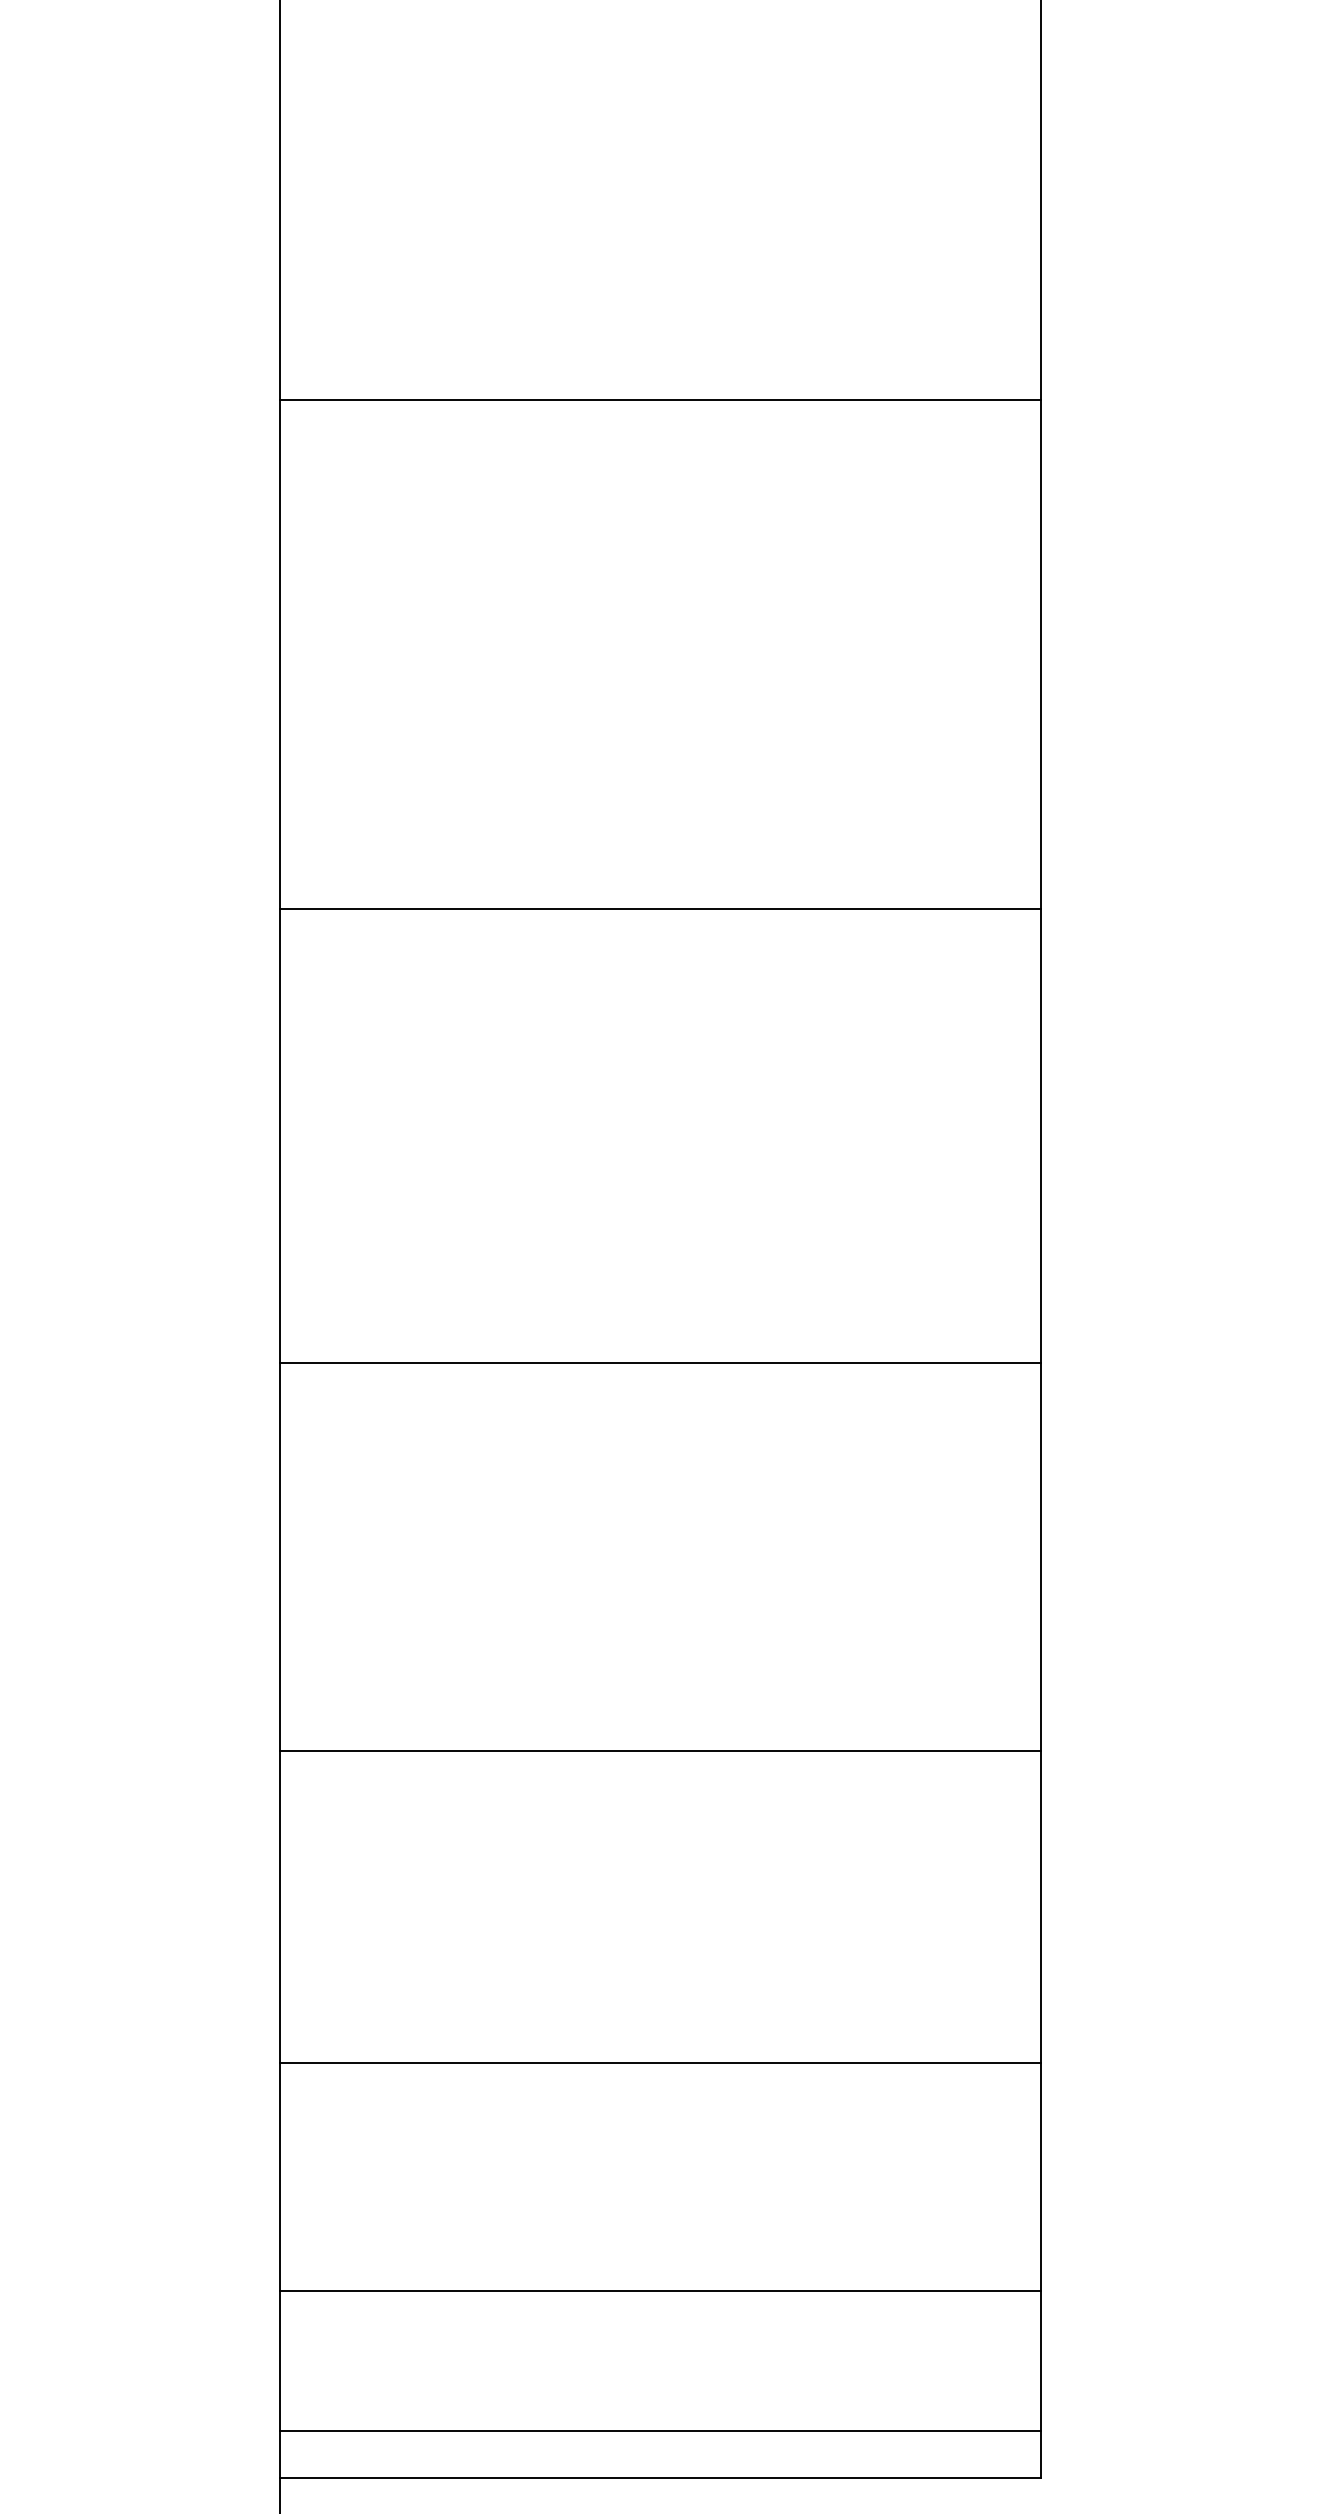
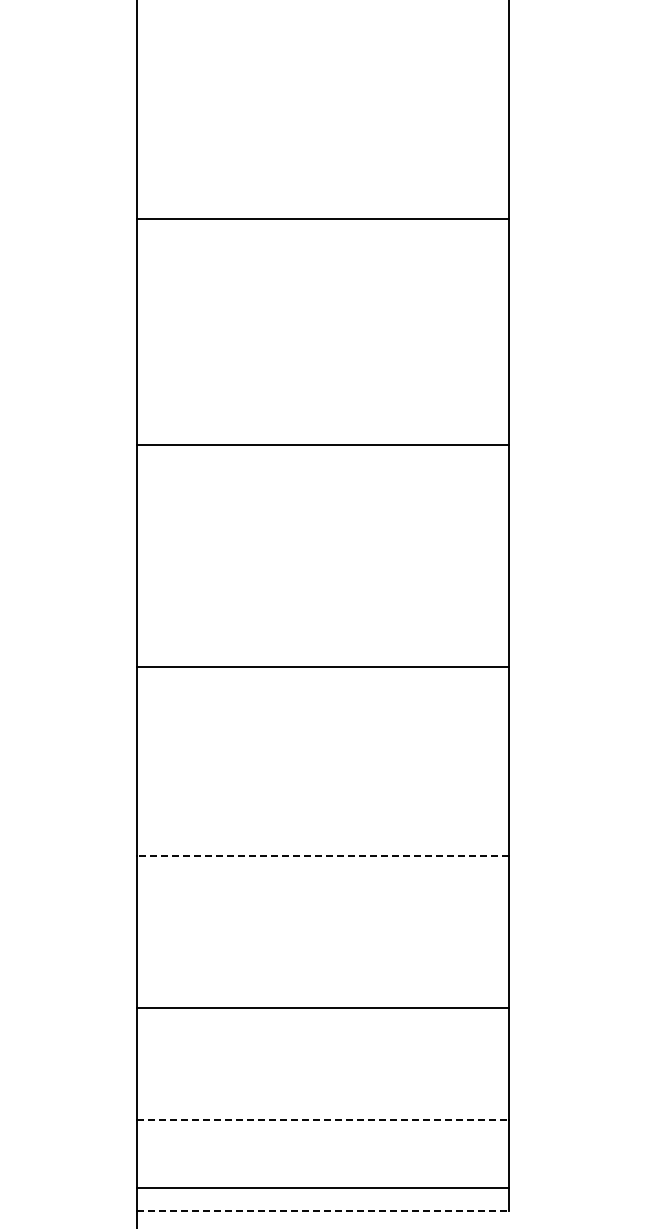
line: (659, 399) -> (322, 218), moved
line: (659, 1750) -> (322, 855), solid -> dashed
line: (662, 2292) -> (323, 1120), solid -> dashed
line: (662, 2478) -> (323, 1211), solid -> dashed

